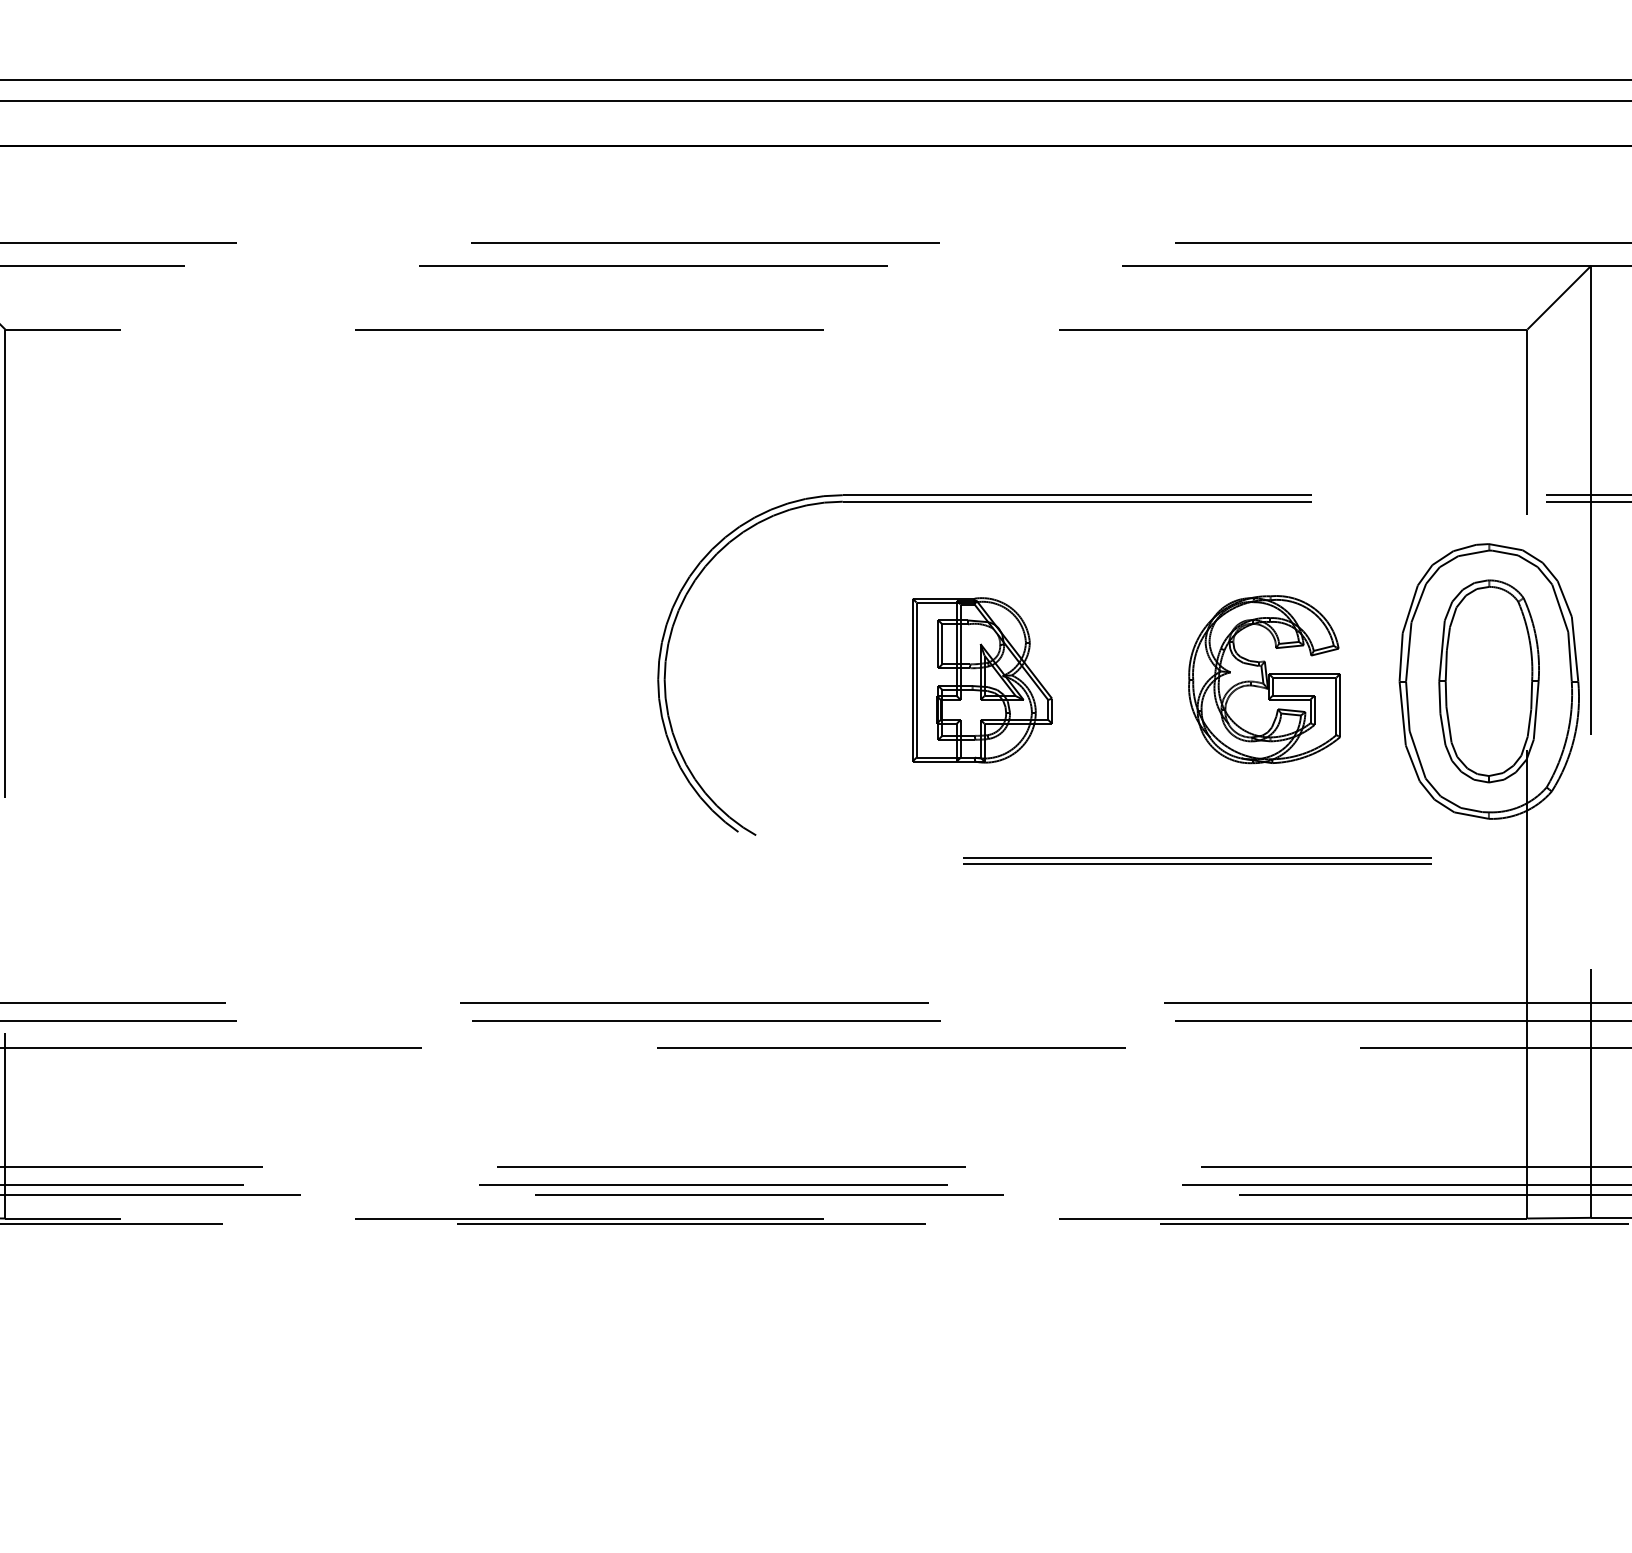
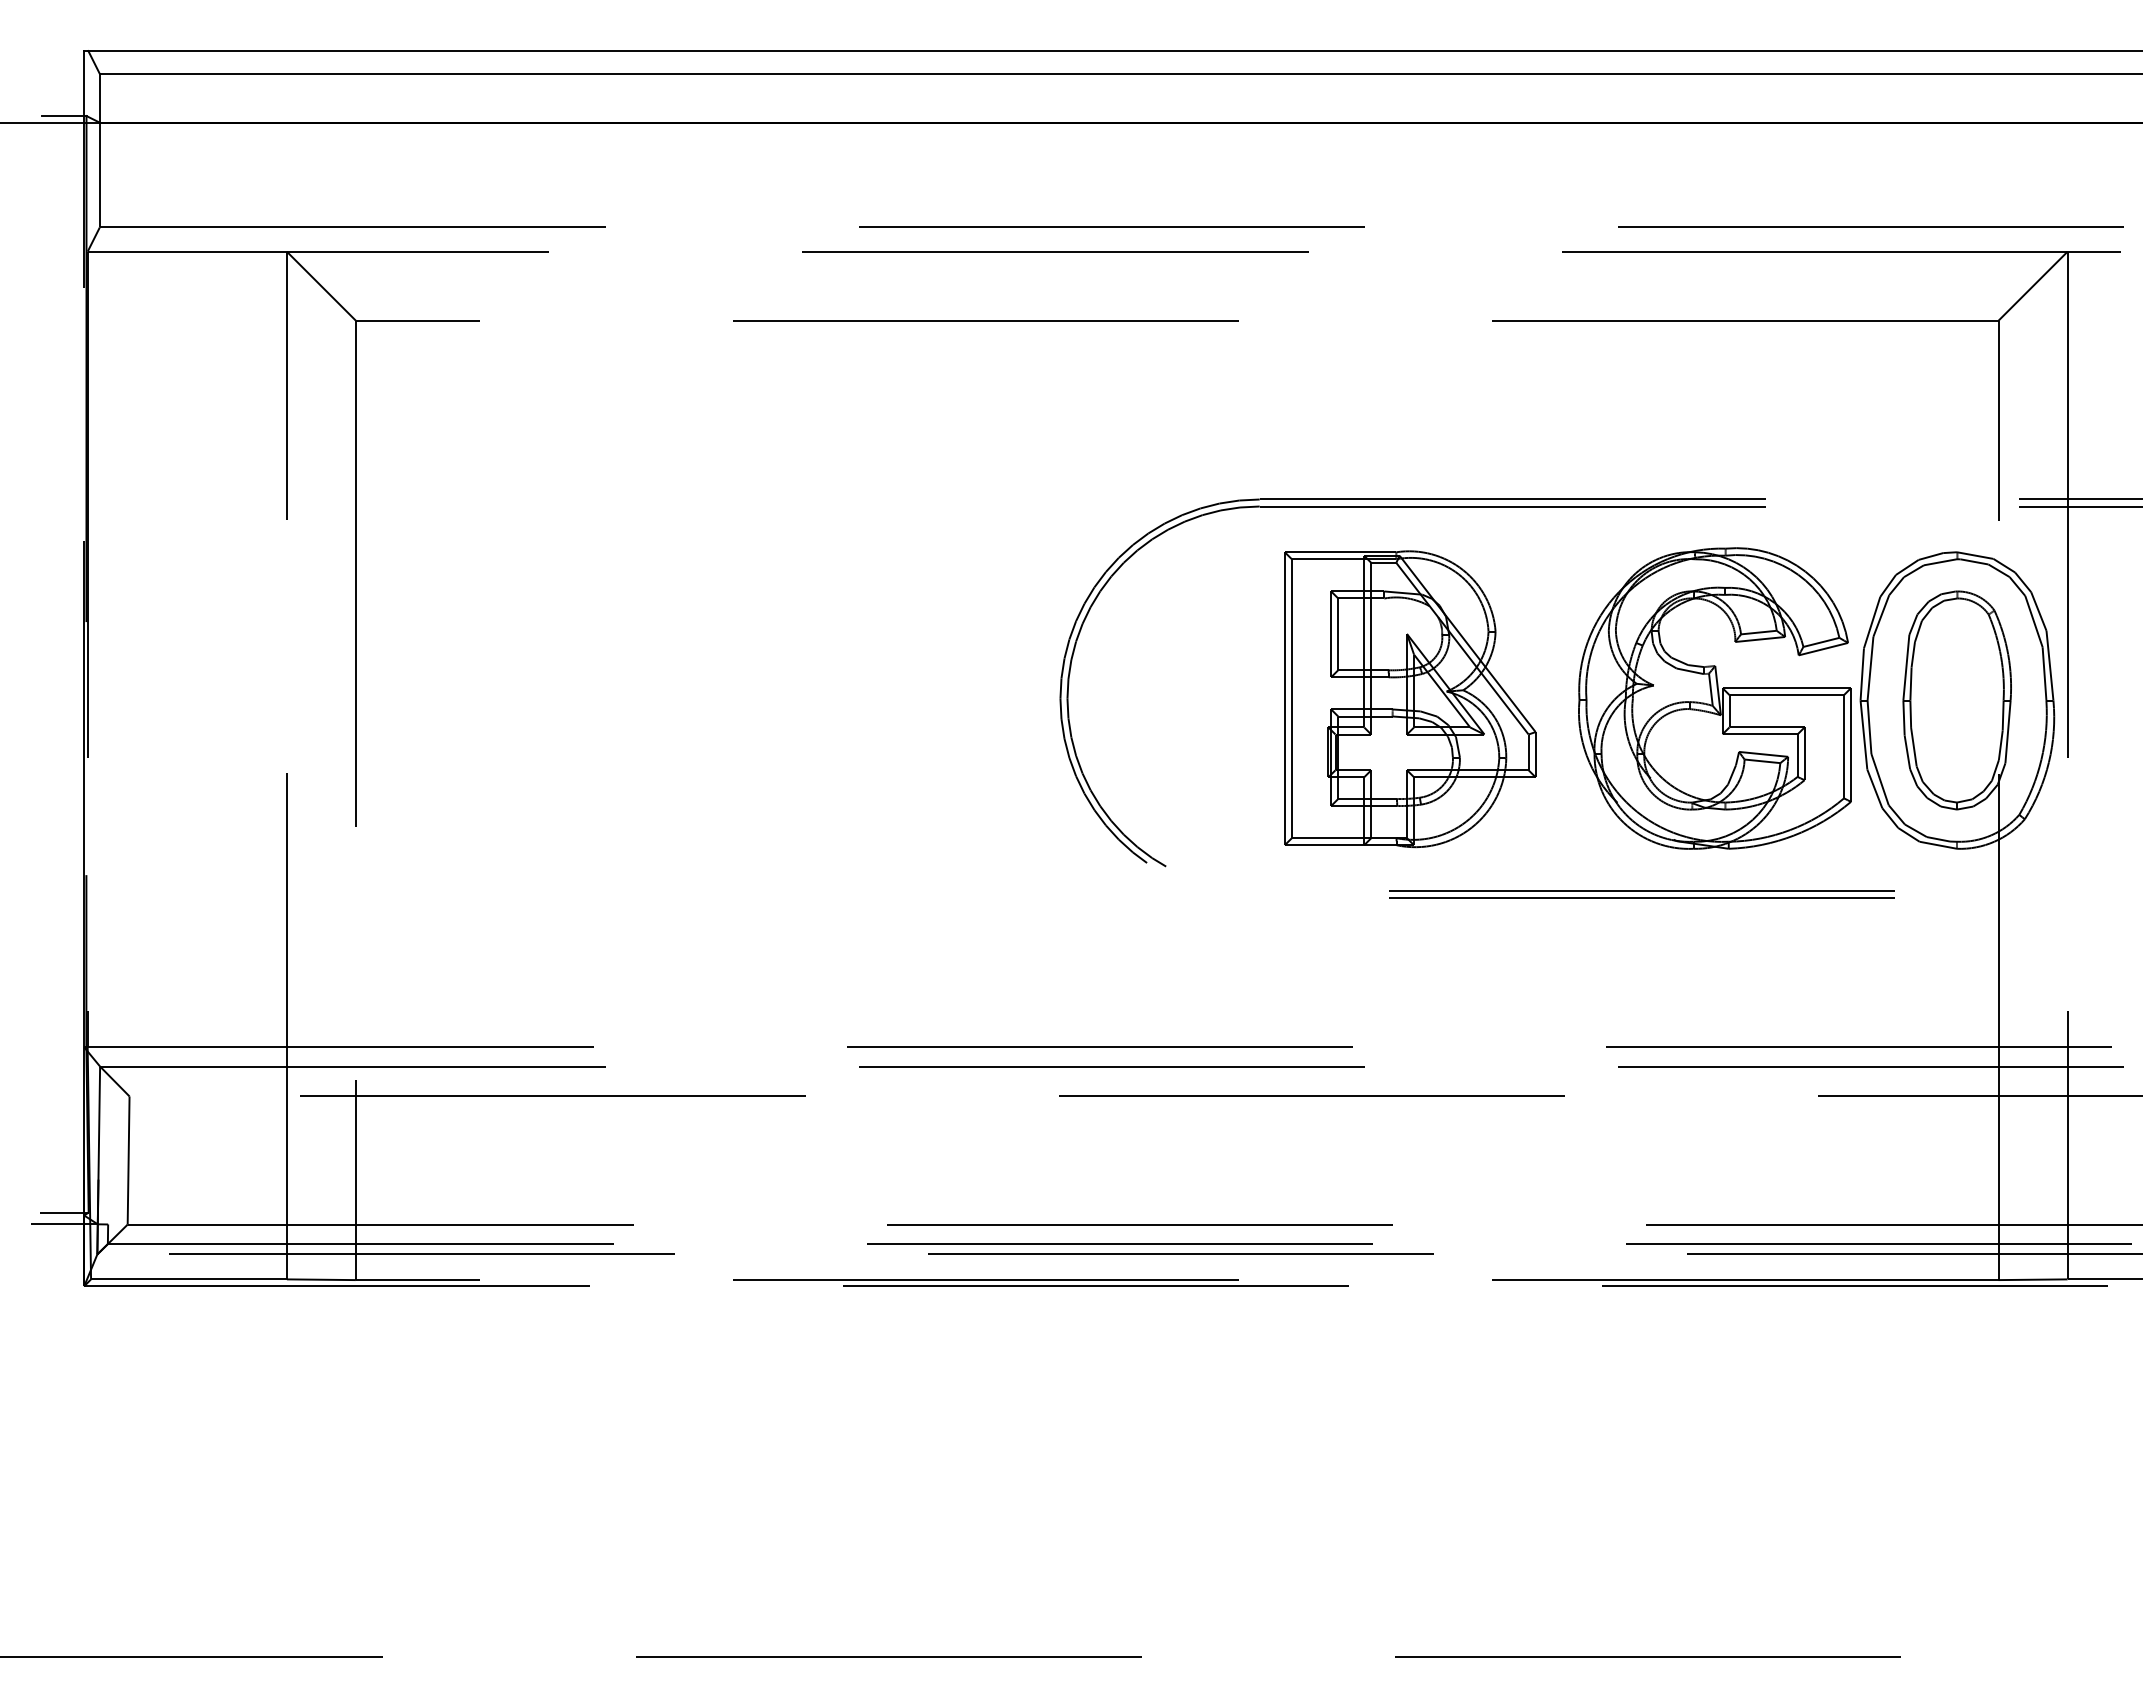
part: (1264, 679) -> (1714, 698), size x1.67
part: (982, 680) -> (1410, 699), size x1.67

